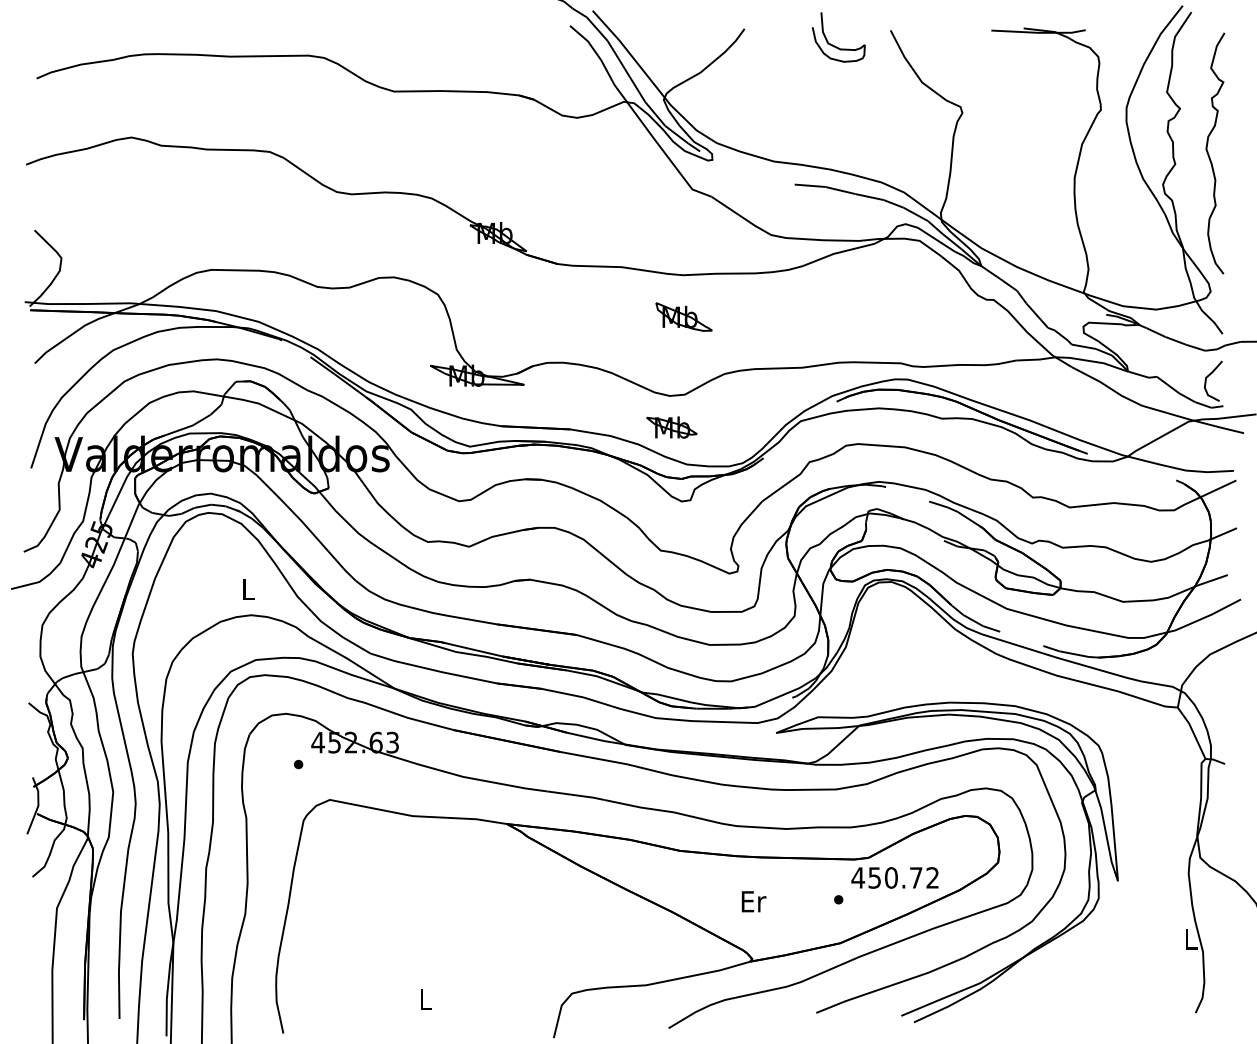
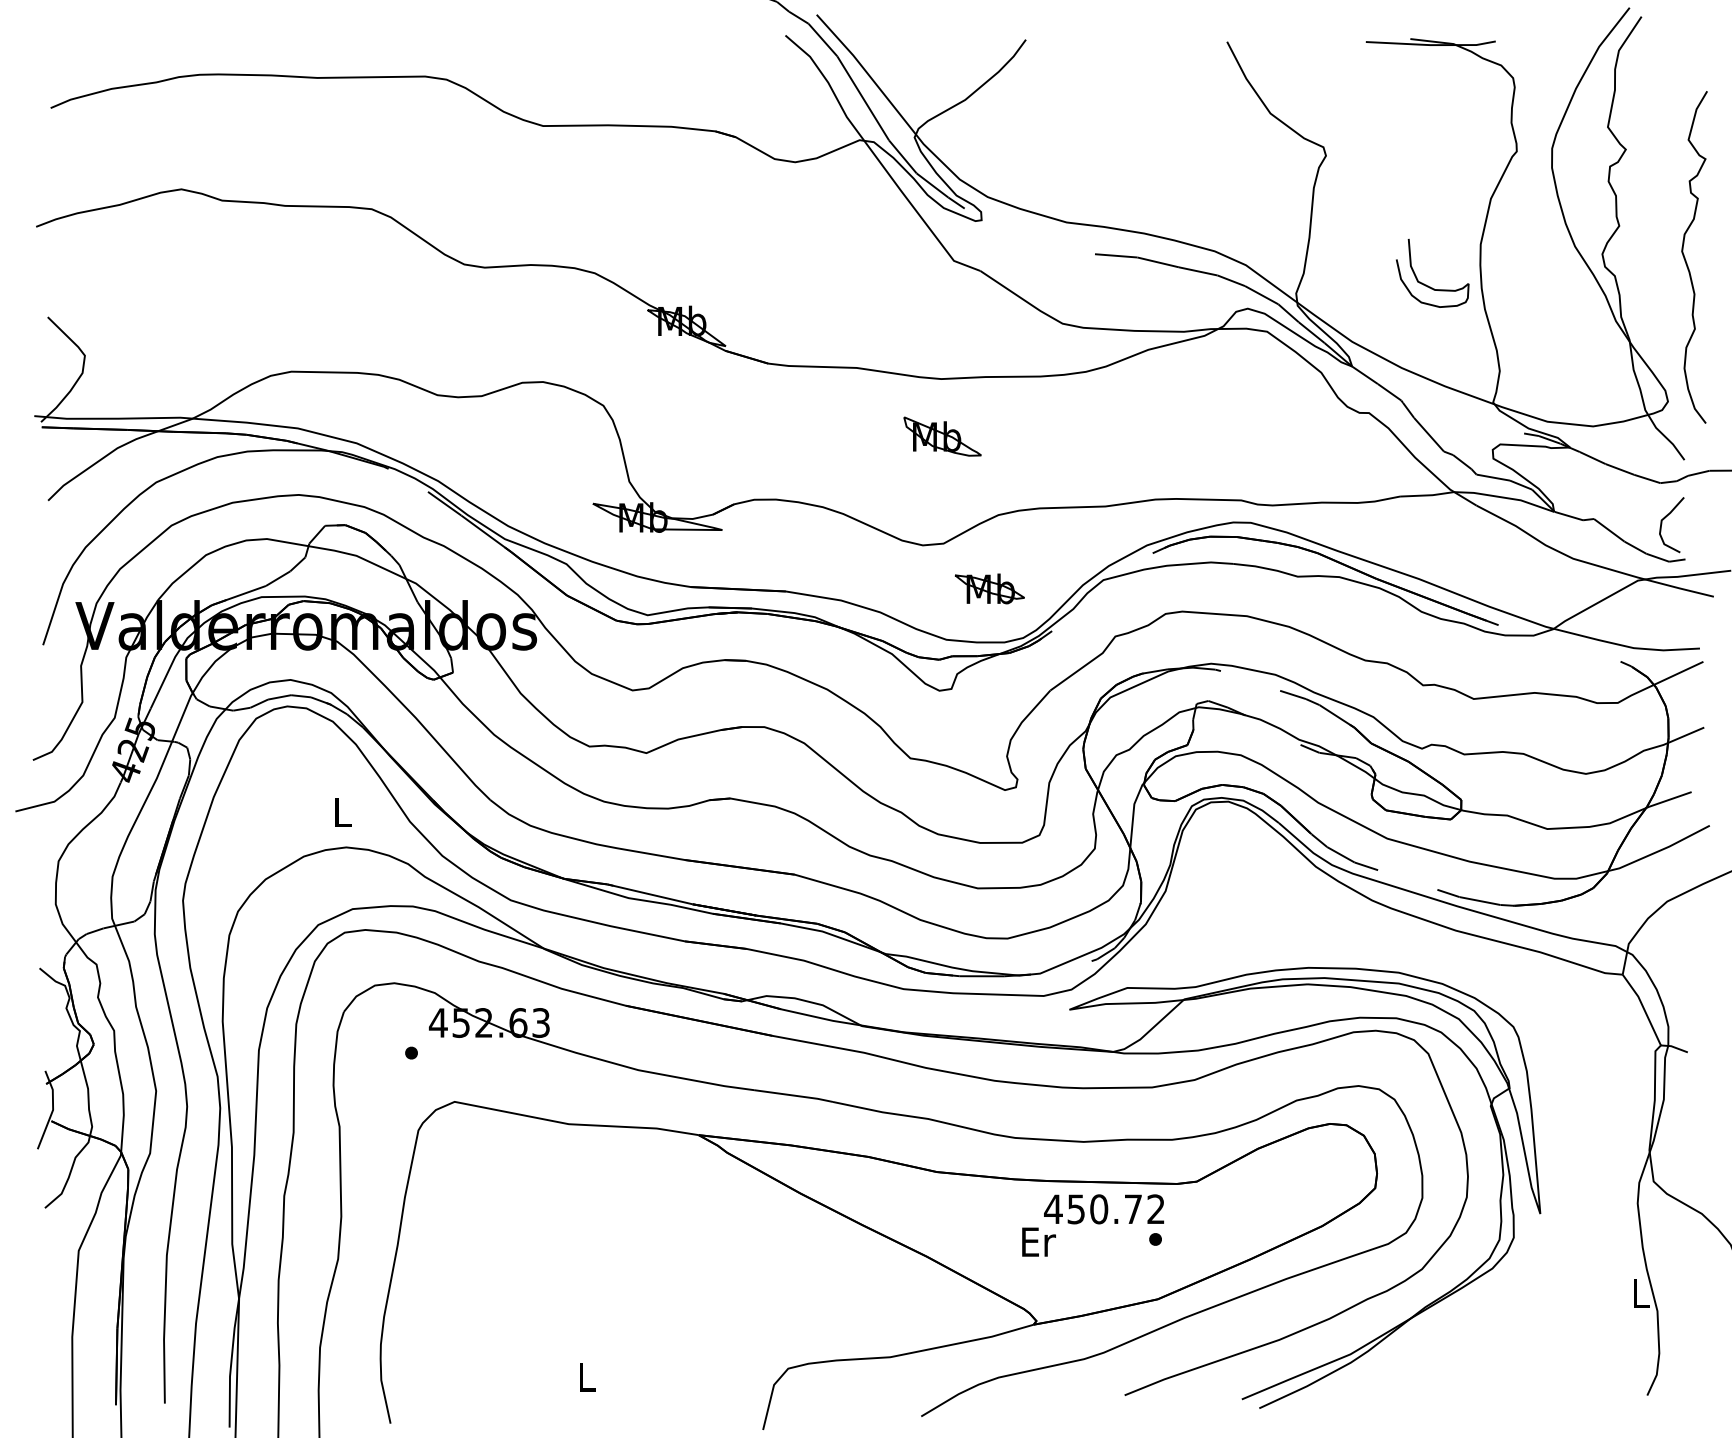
part: (834, 45) -> (1426, 284), moved
curve: (1209, 155) -> (1686, 260), moved
part: (671, 427) -> (989, 588), moved
text: (894, 878) -> (1103, 1209), moved

